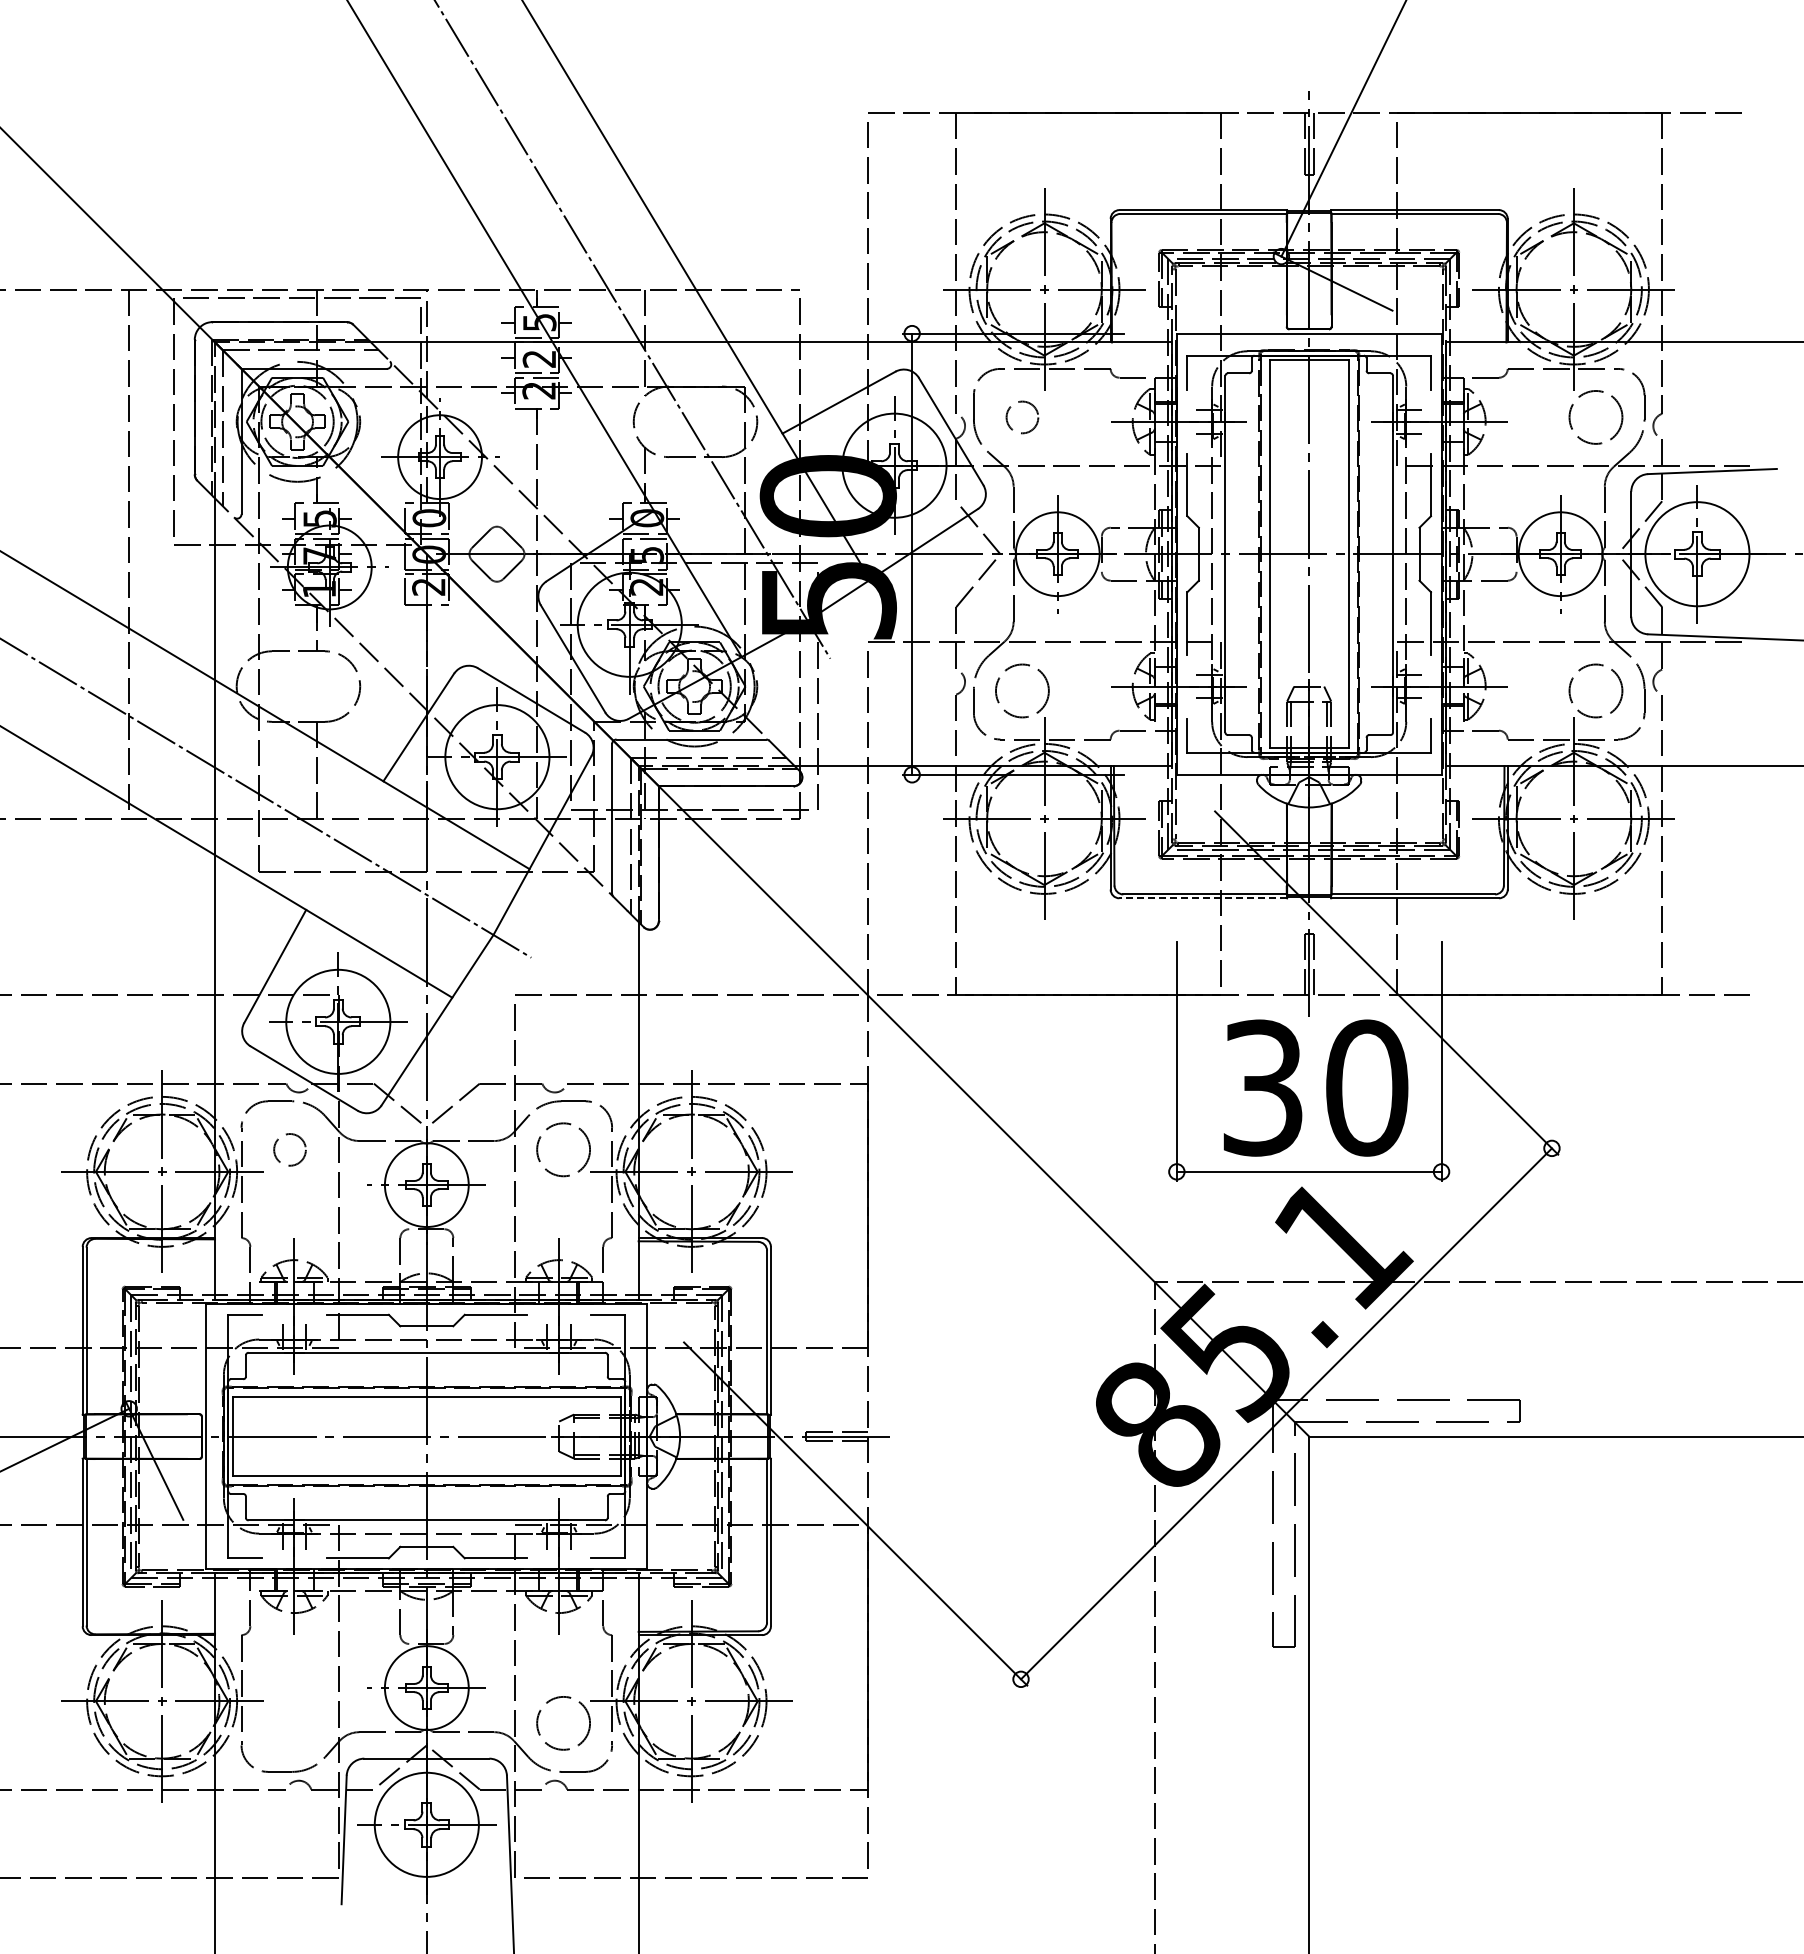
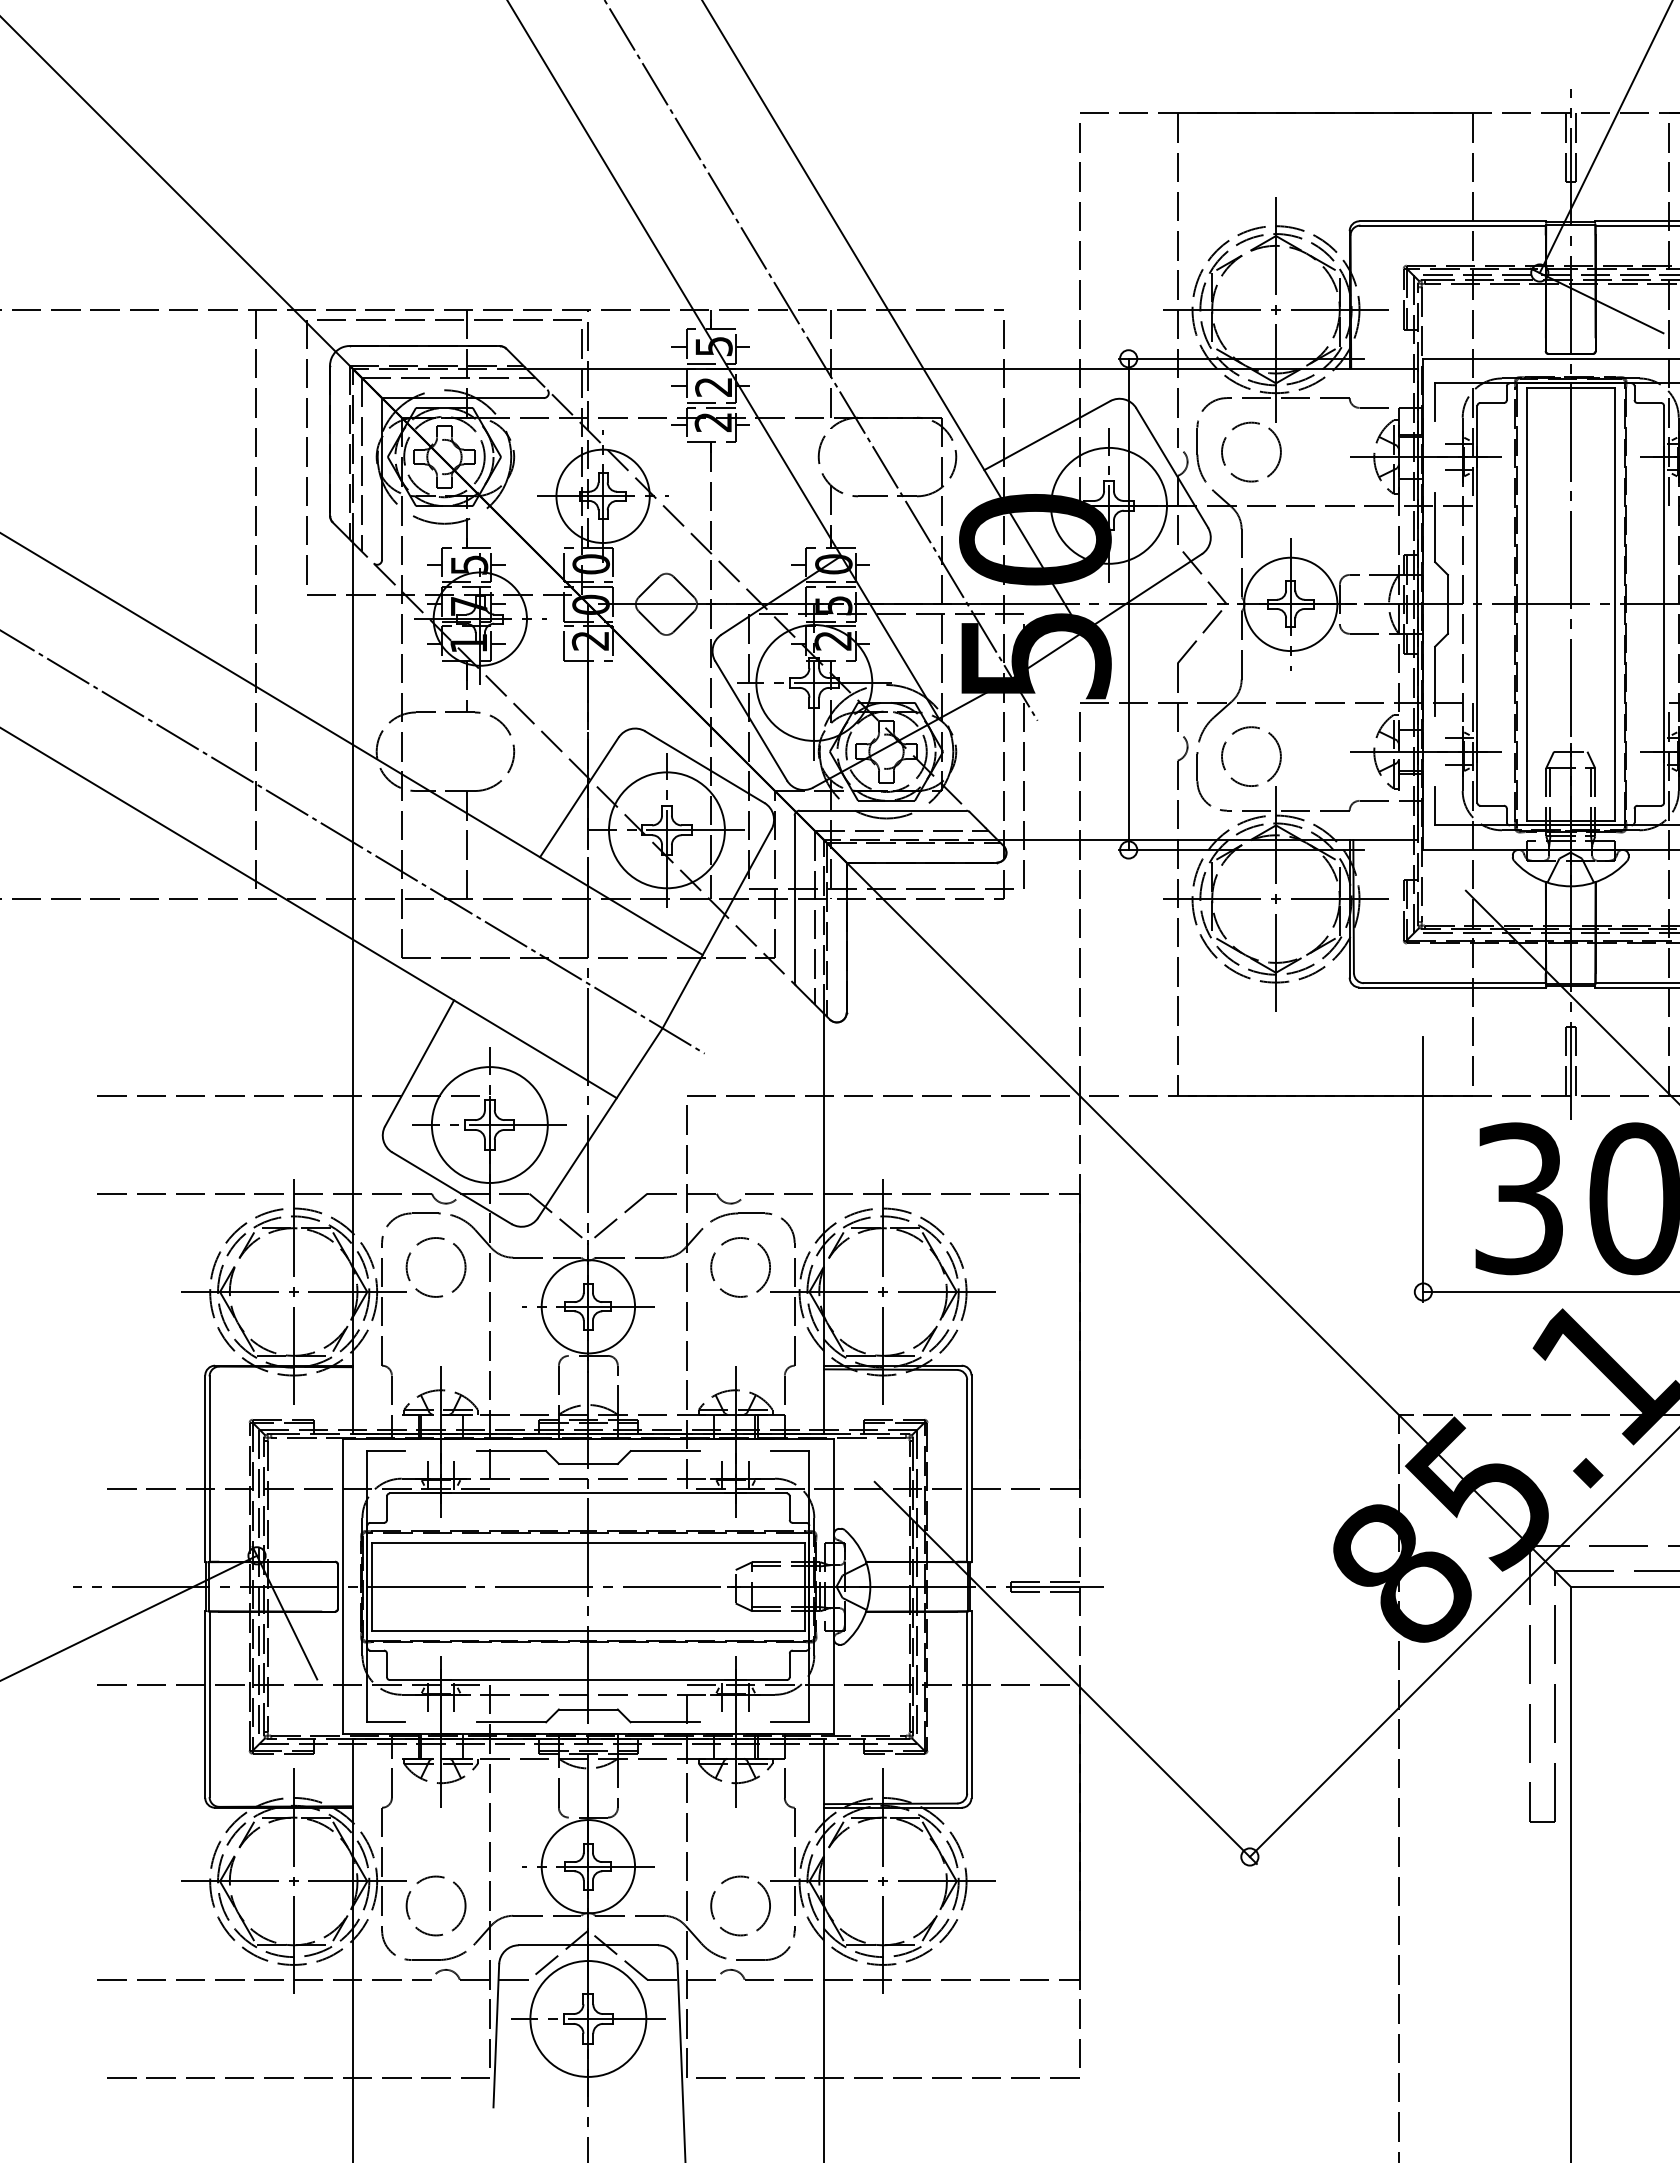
circle: (1022, 417) -> (1251, 452), size x1.67
line: (1203, 898) -> (1453, 987), dashed -> solid
circle: (289, 1149) -> (435, 1267), size x1.67
circle: (289, 1723) -> (435, 1906), added

